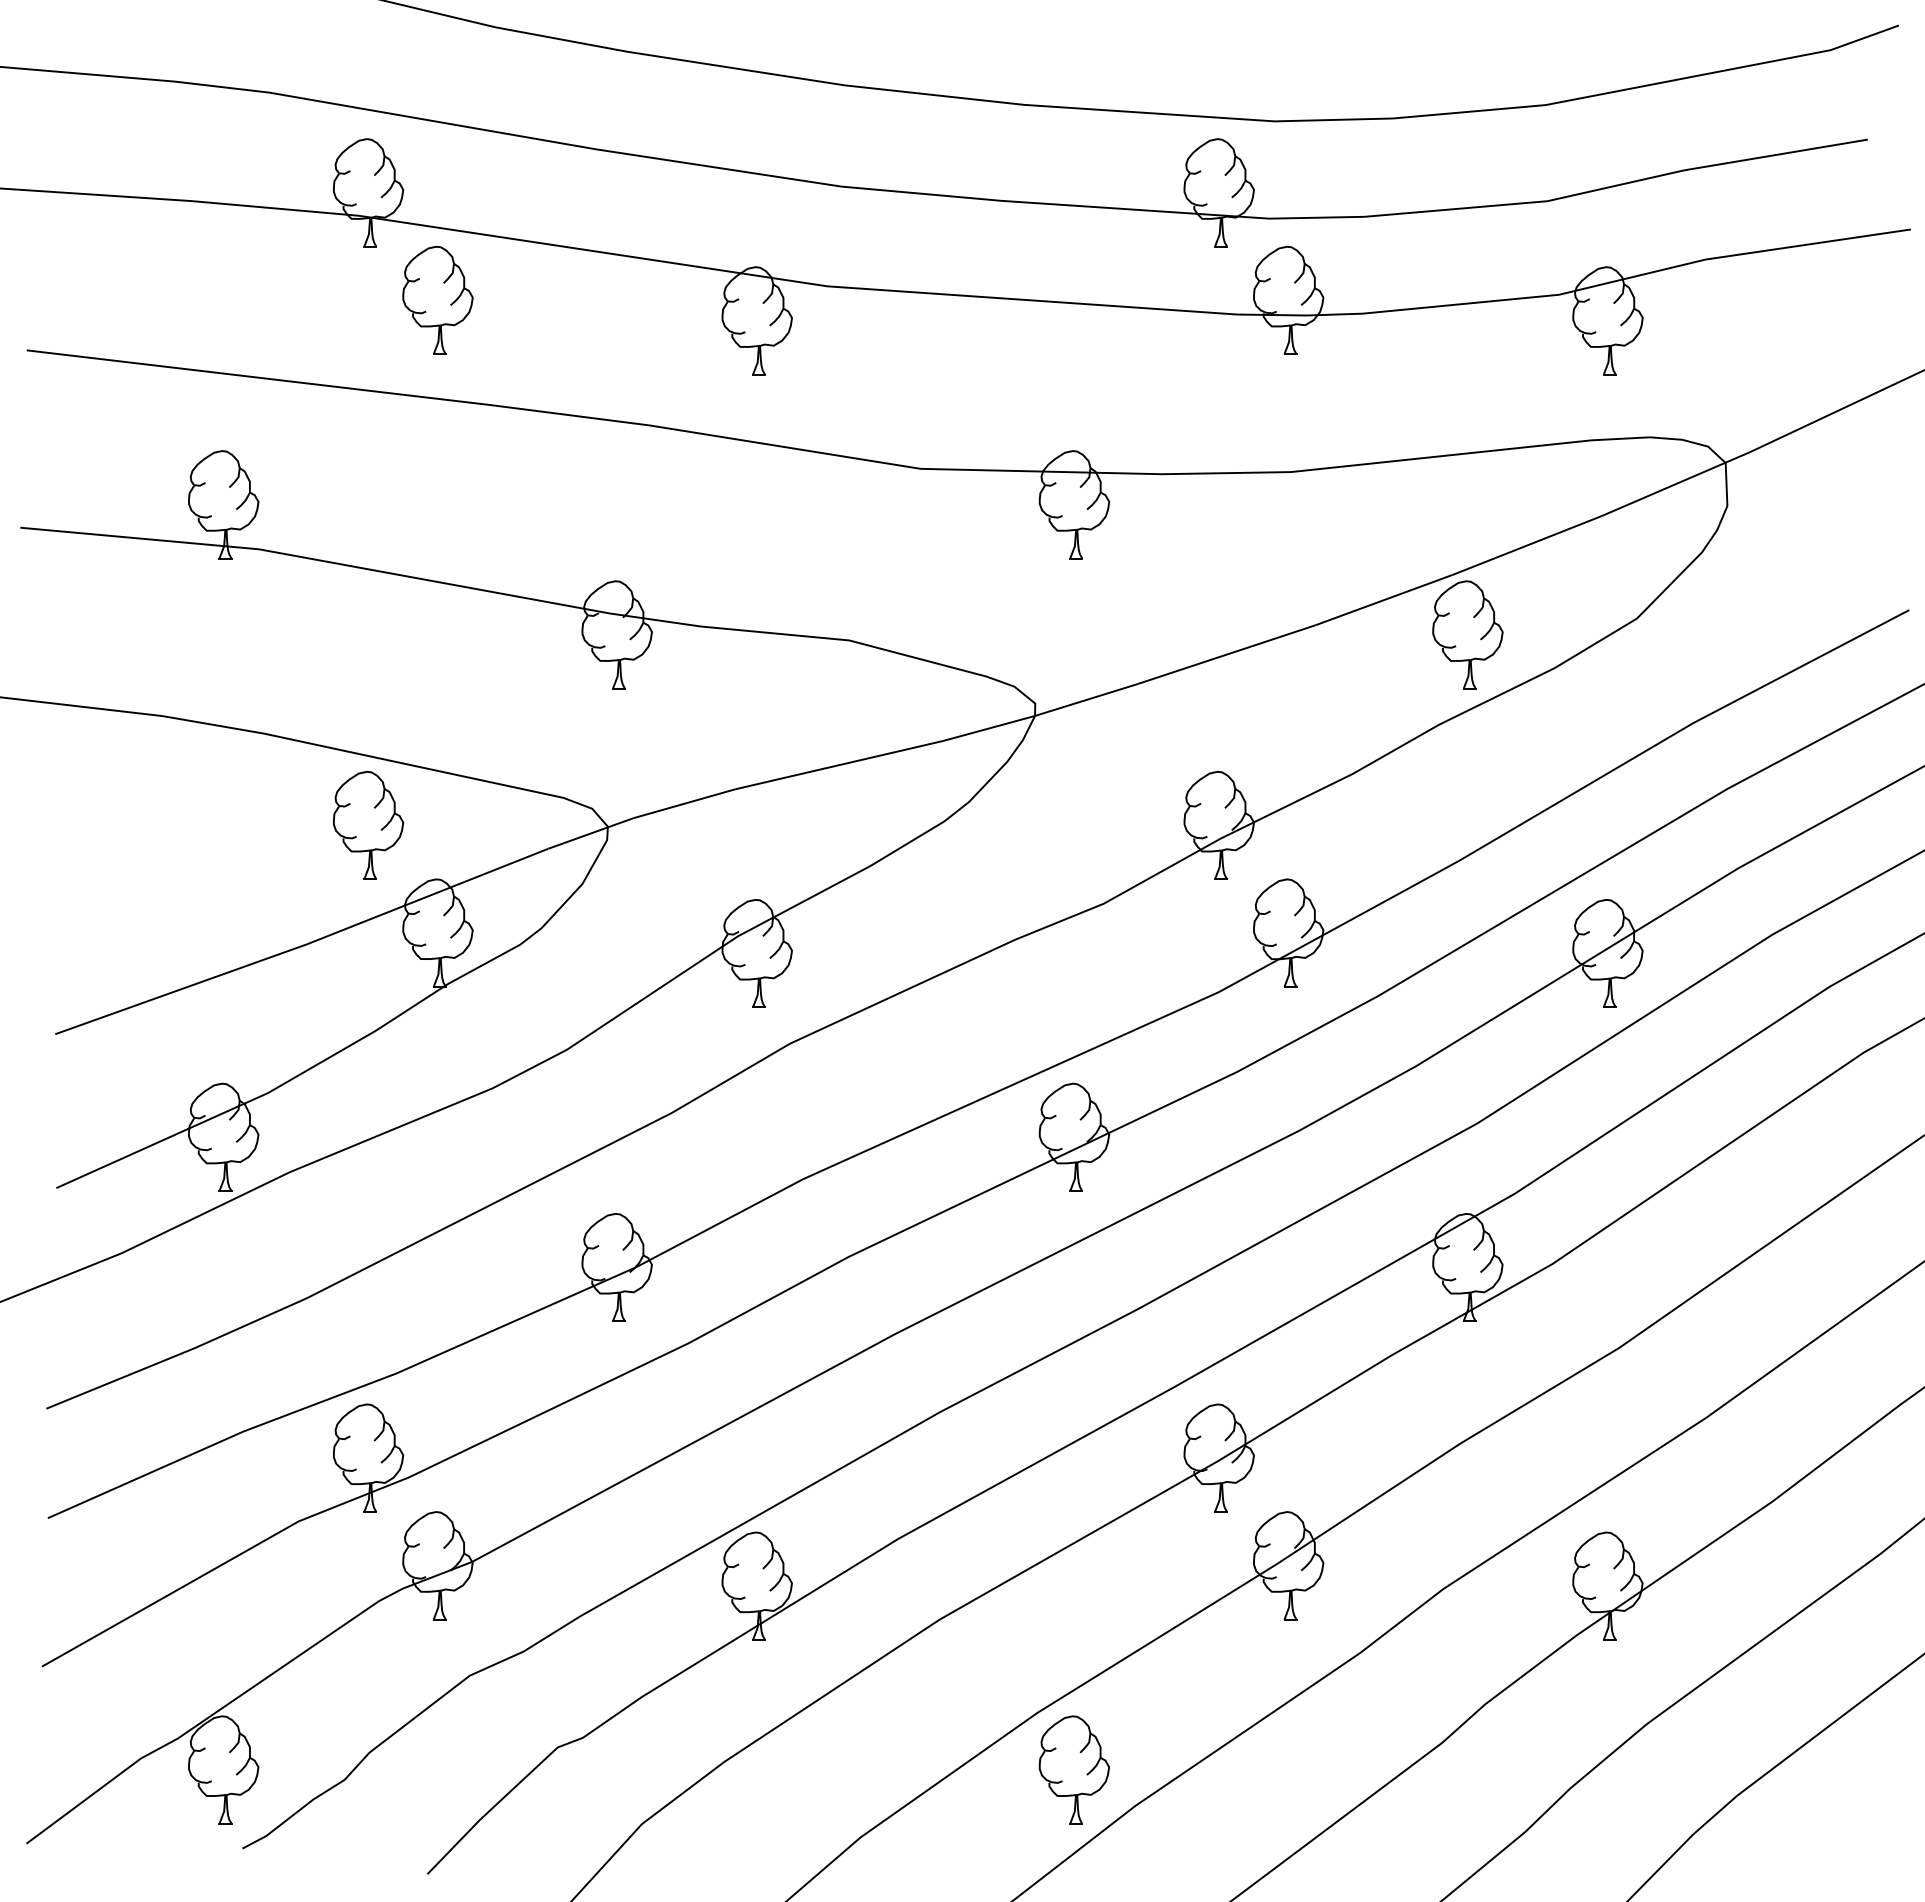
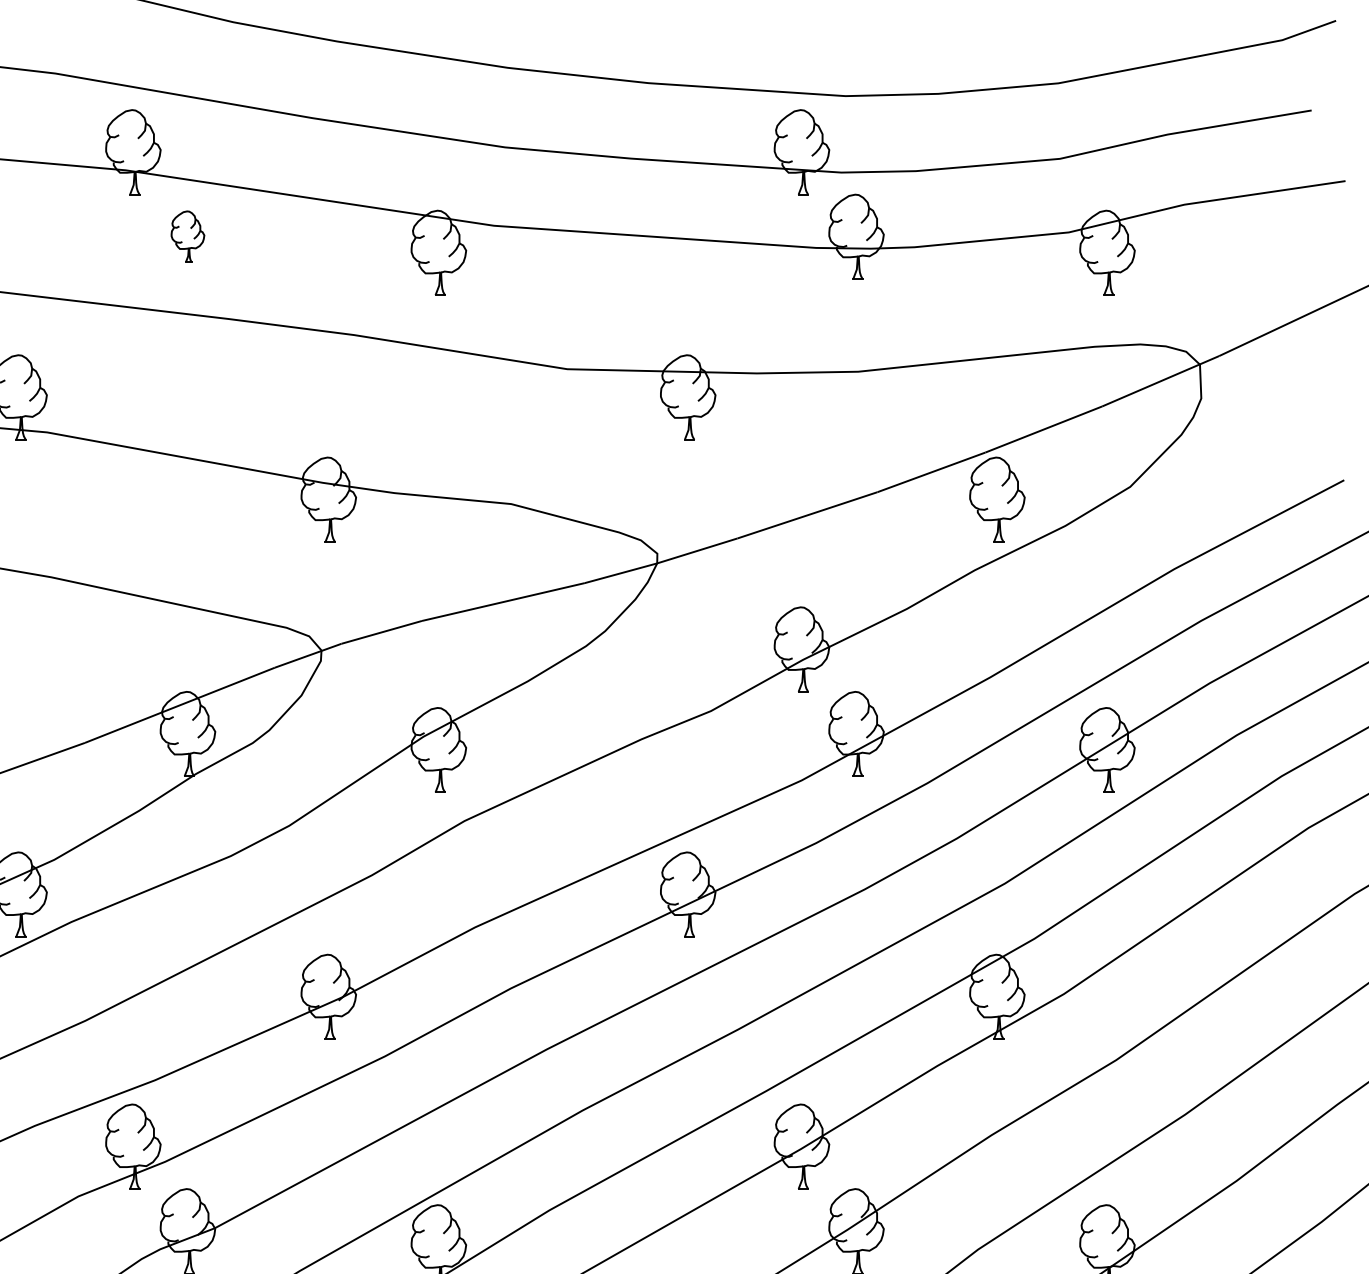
part: (437, 299) -> (187, 236), size x0.6
part: (368, 825) -> (133, 649), removed

